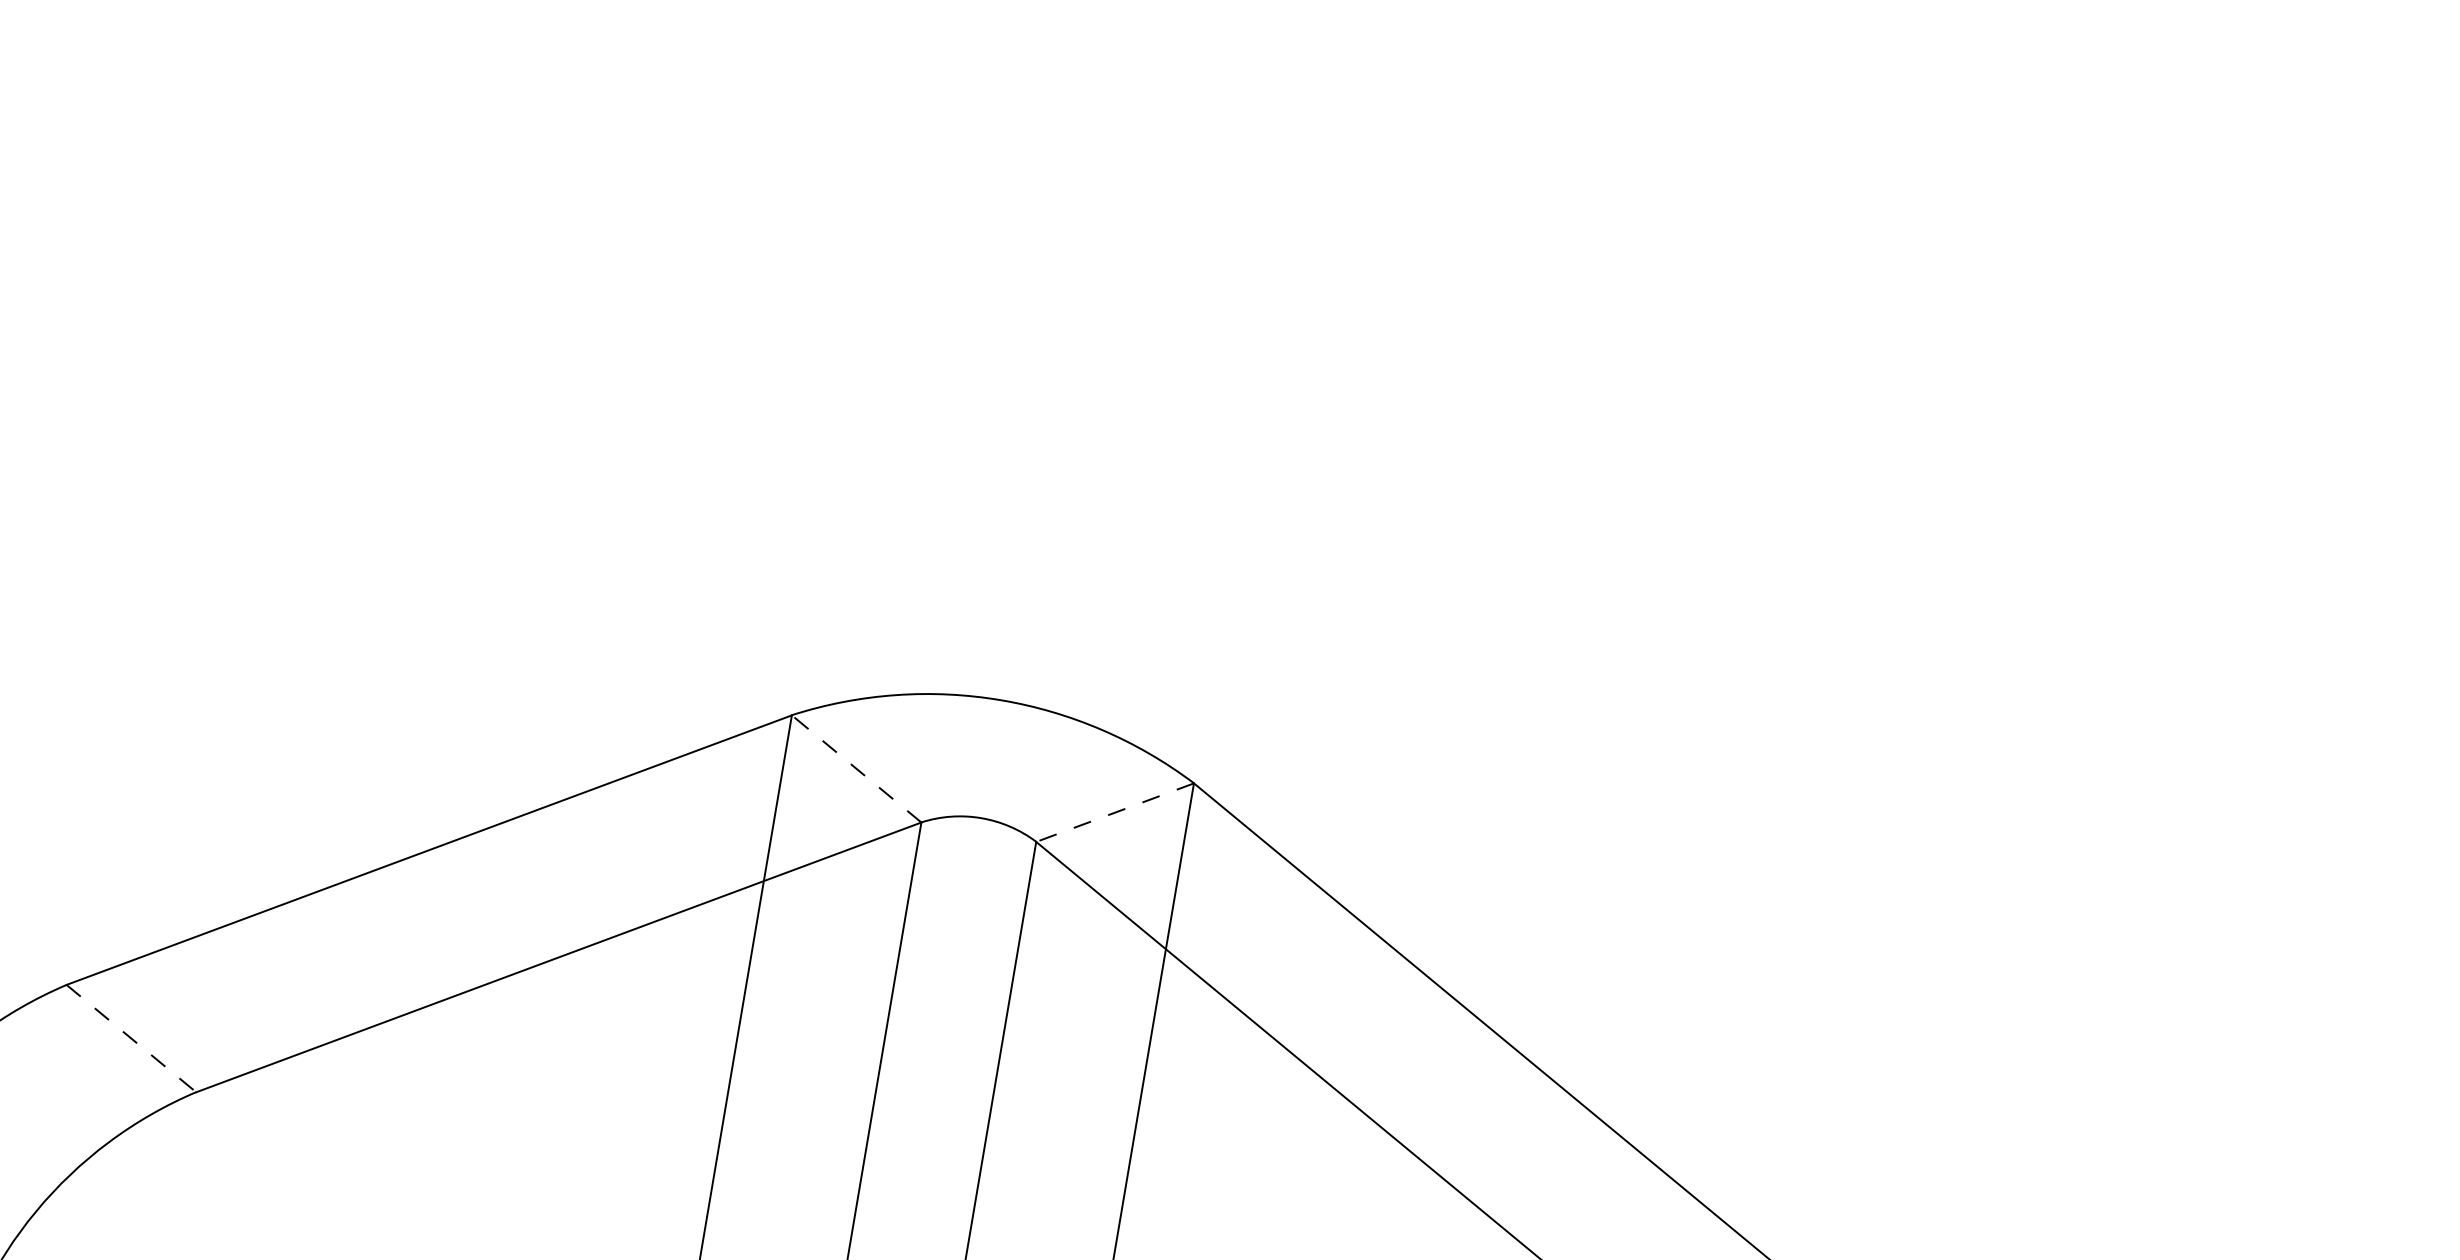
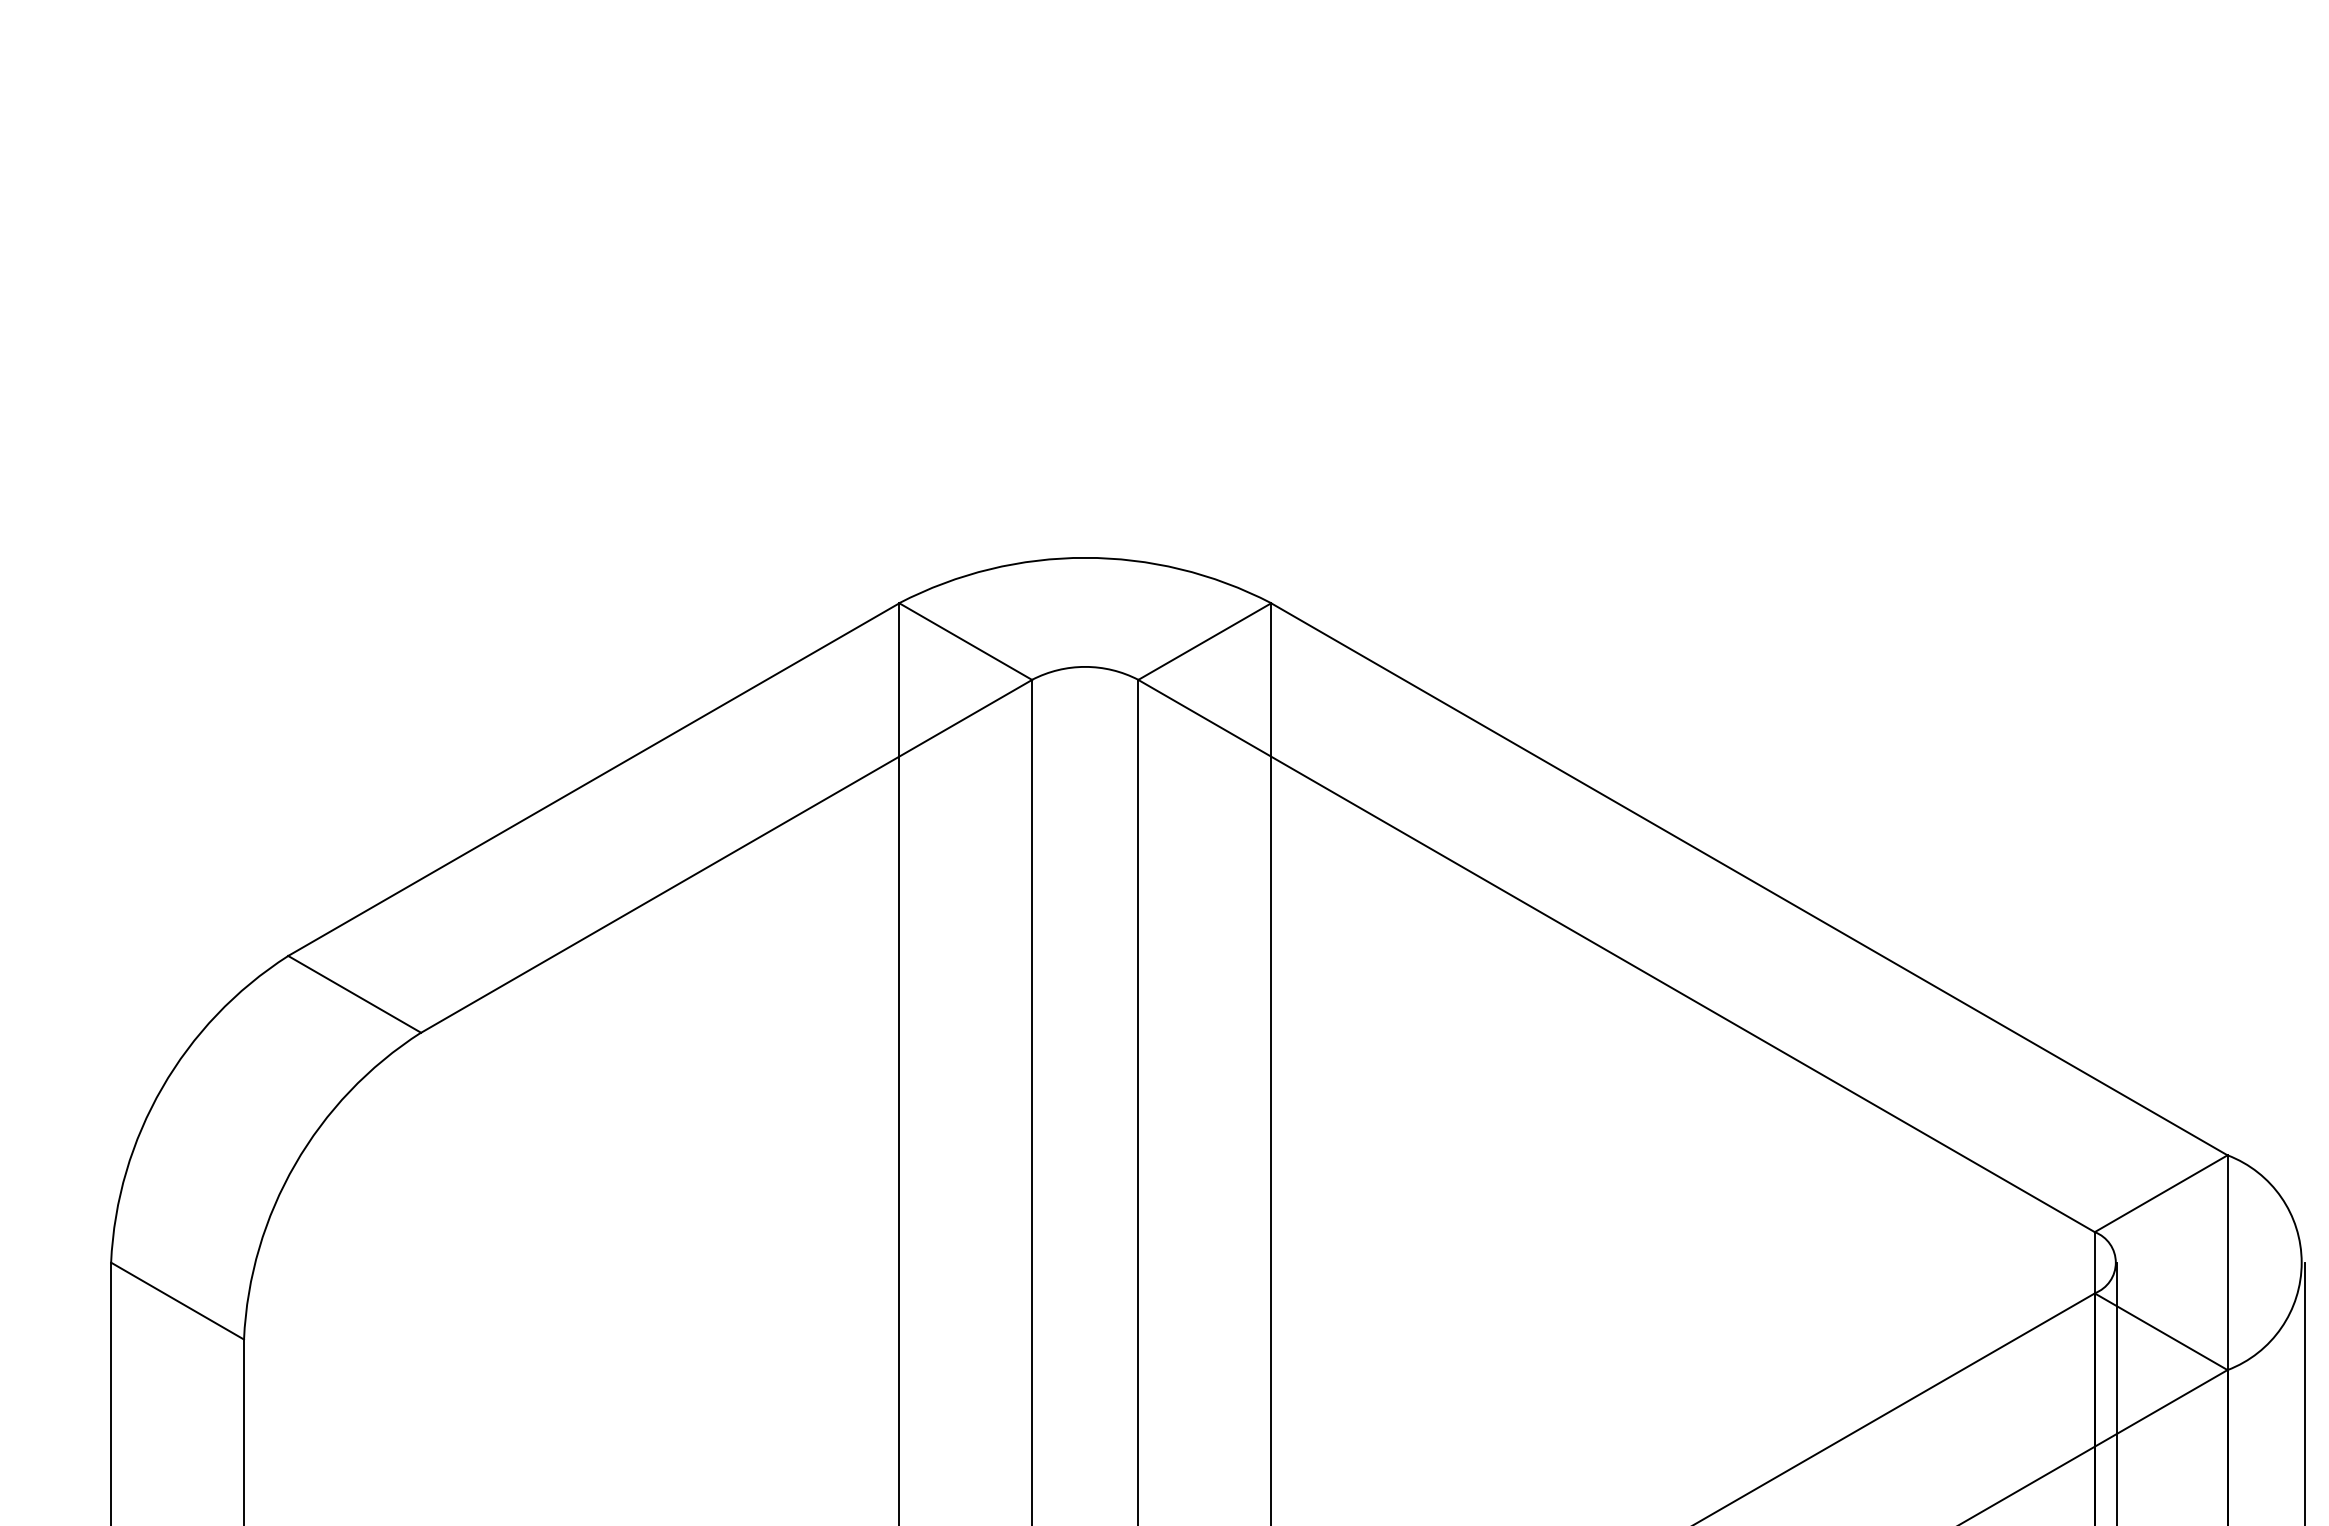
line: (856, 768) -> (965, 641), dashed -> solid
line: (1114, 812) -> (1204, 641), dashed -> solid
line: (131, 1038) -> (354, 994), dashed -> solid

